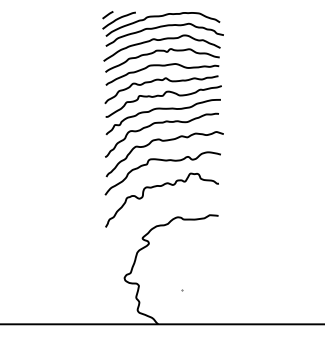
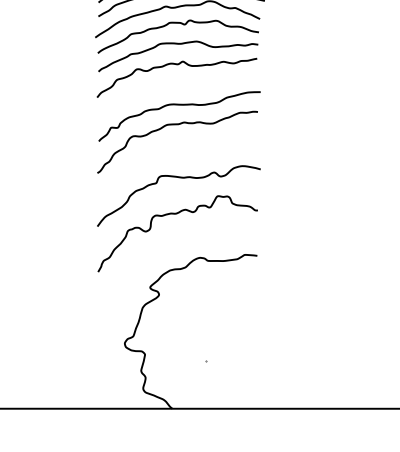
curve: (163, 96) -> (179, 87), removed
curve: (164, 141) -> (181, 150), removed

